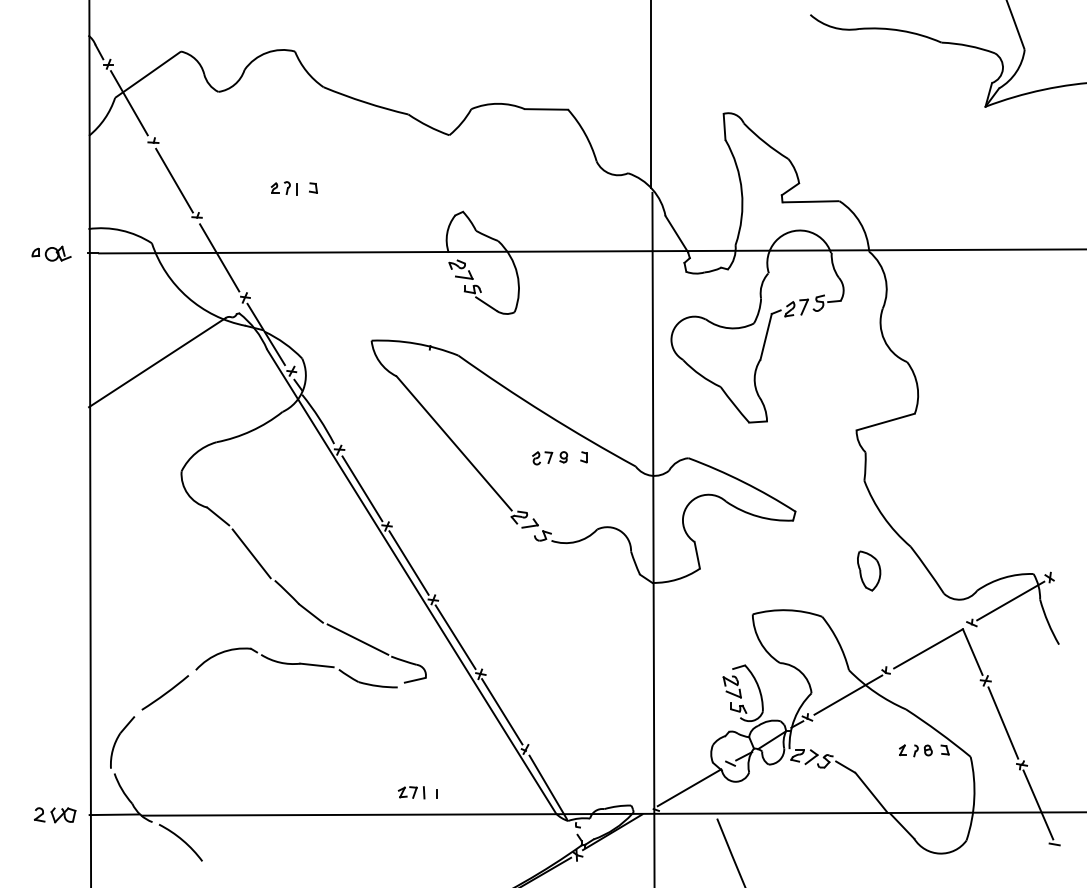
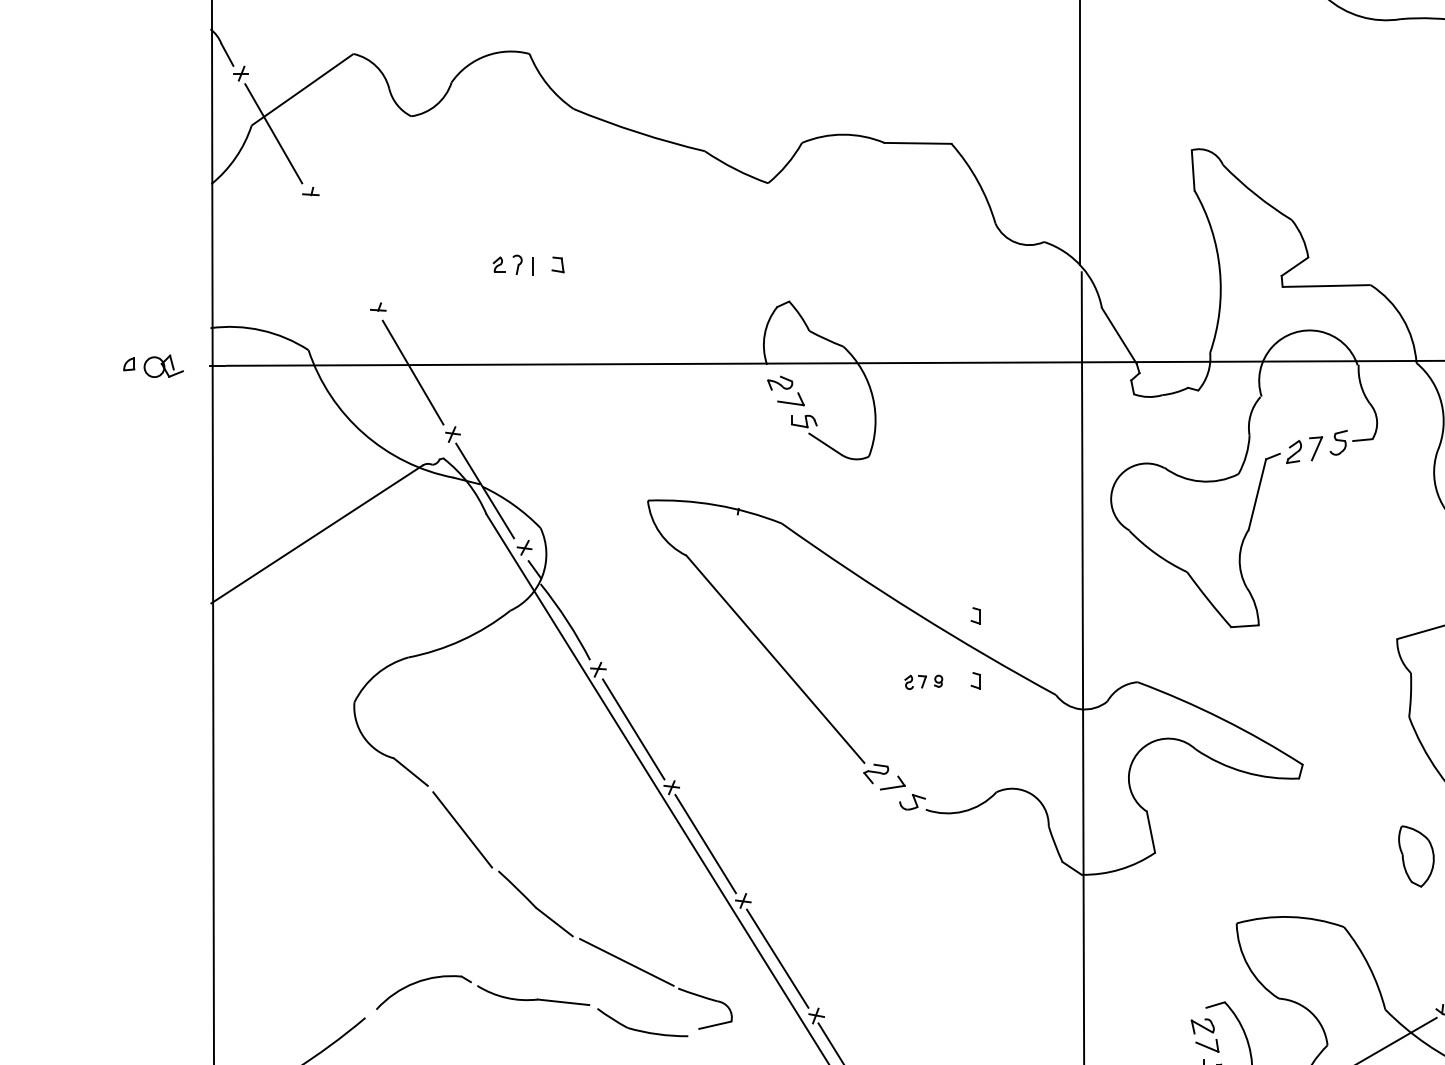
line: (174, 180) -> (343, 253), removed
part: (583, 415) -> (975, 616), added
part: (550, 458) -> (924, 682), size x0.7

